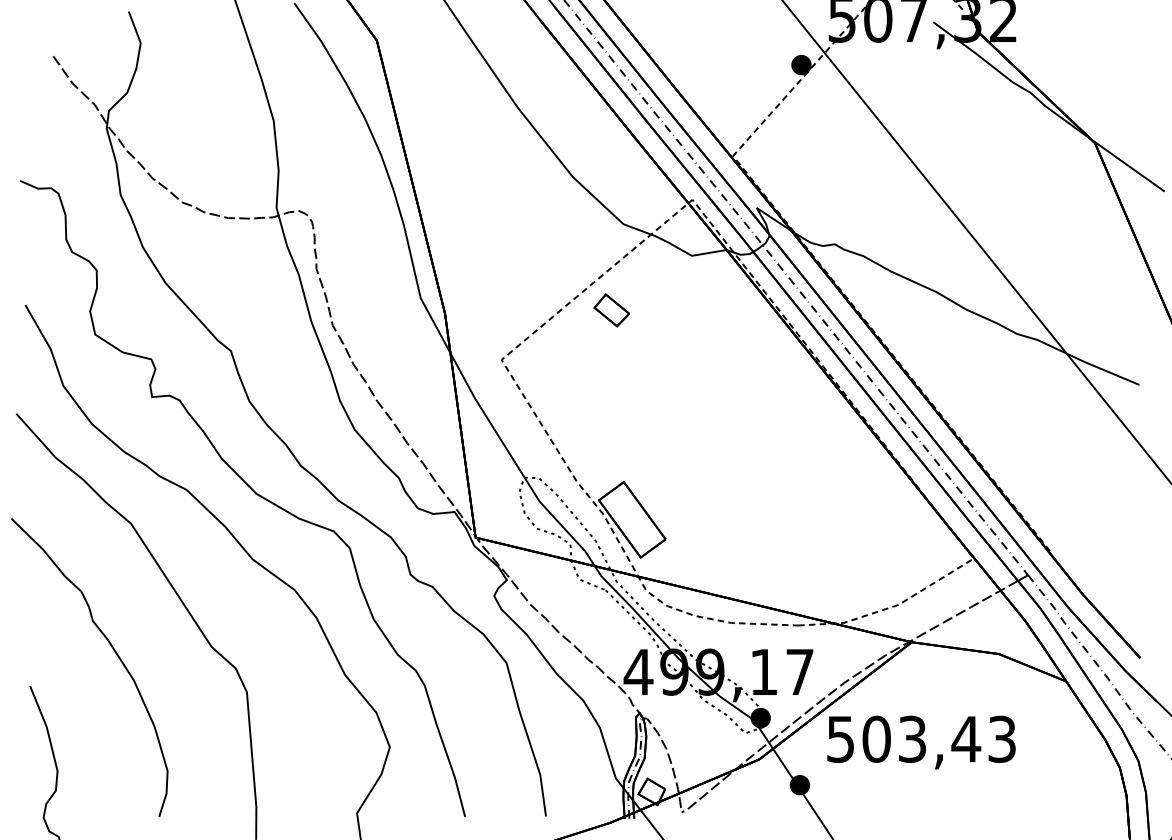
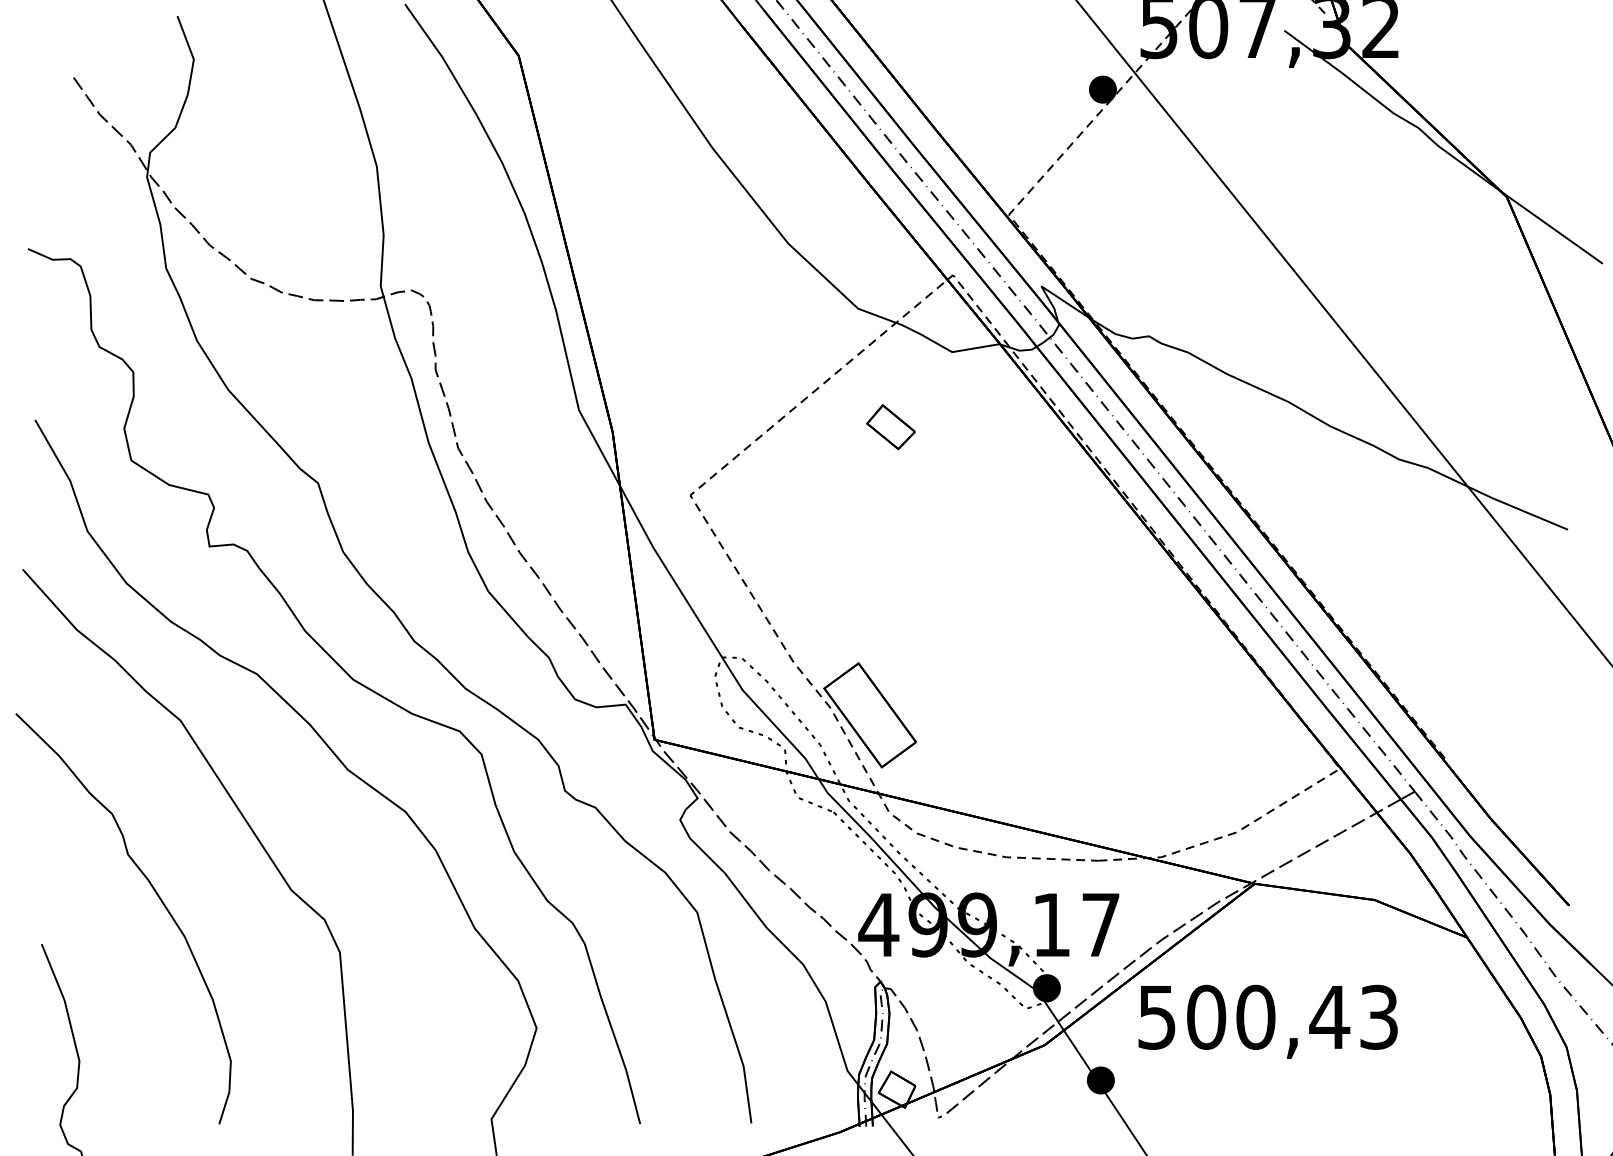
part: (611, 310) -> (890, 427), moved
text: (912, 738) -> (1255, 1016), 503,43 -> 500,43

